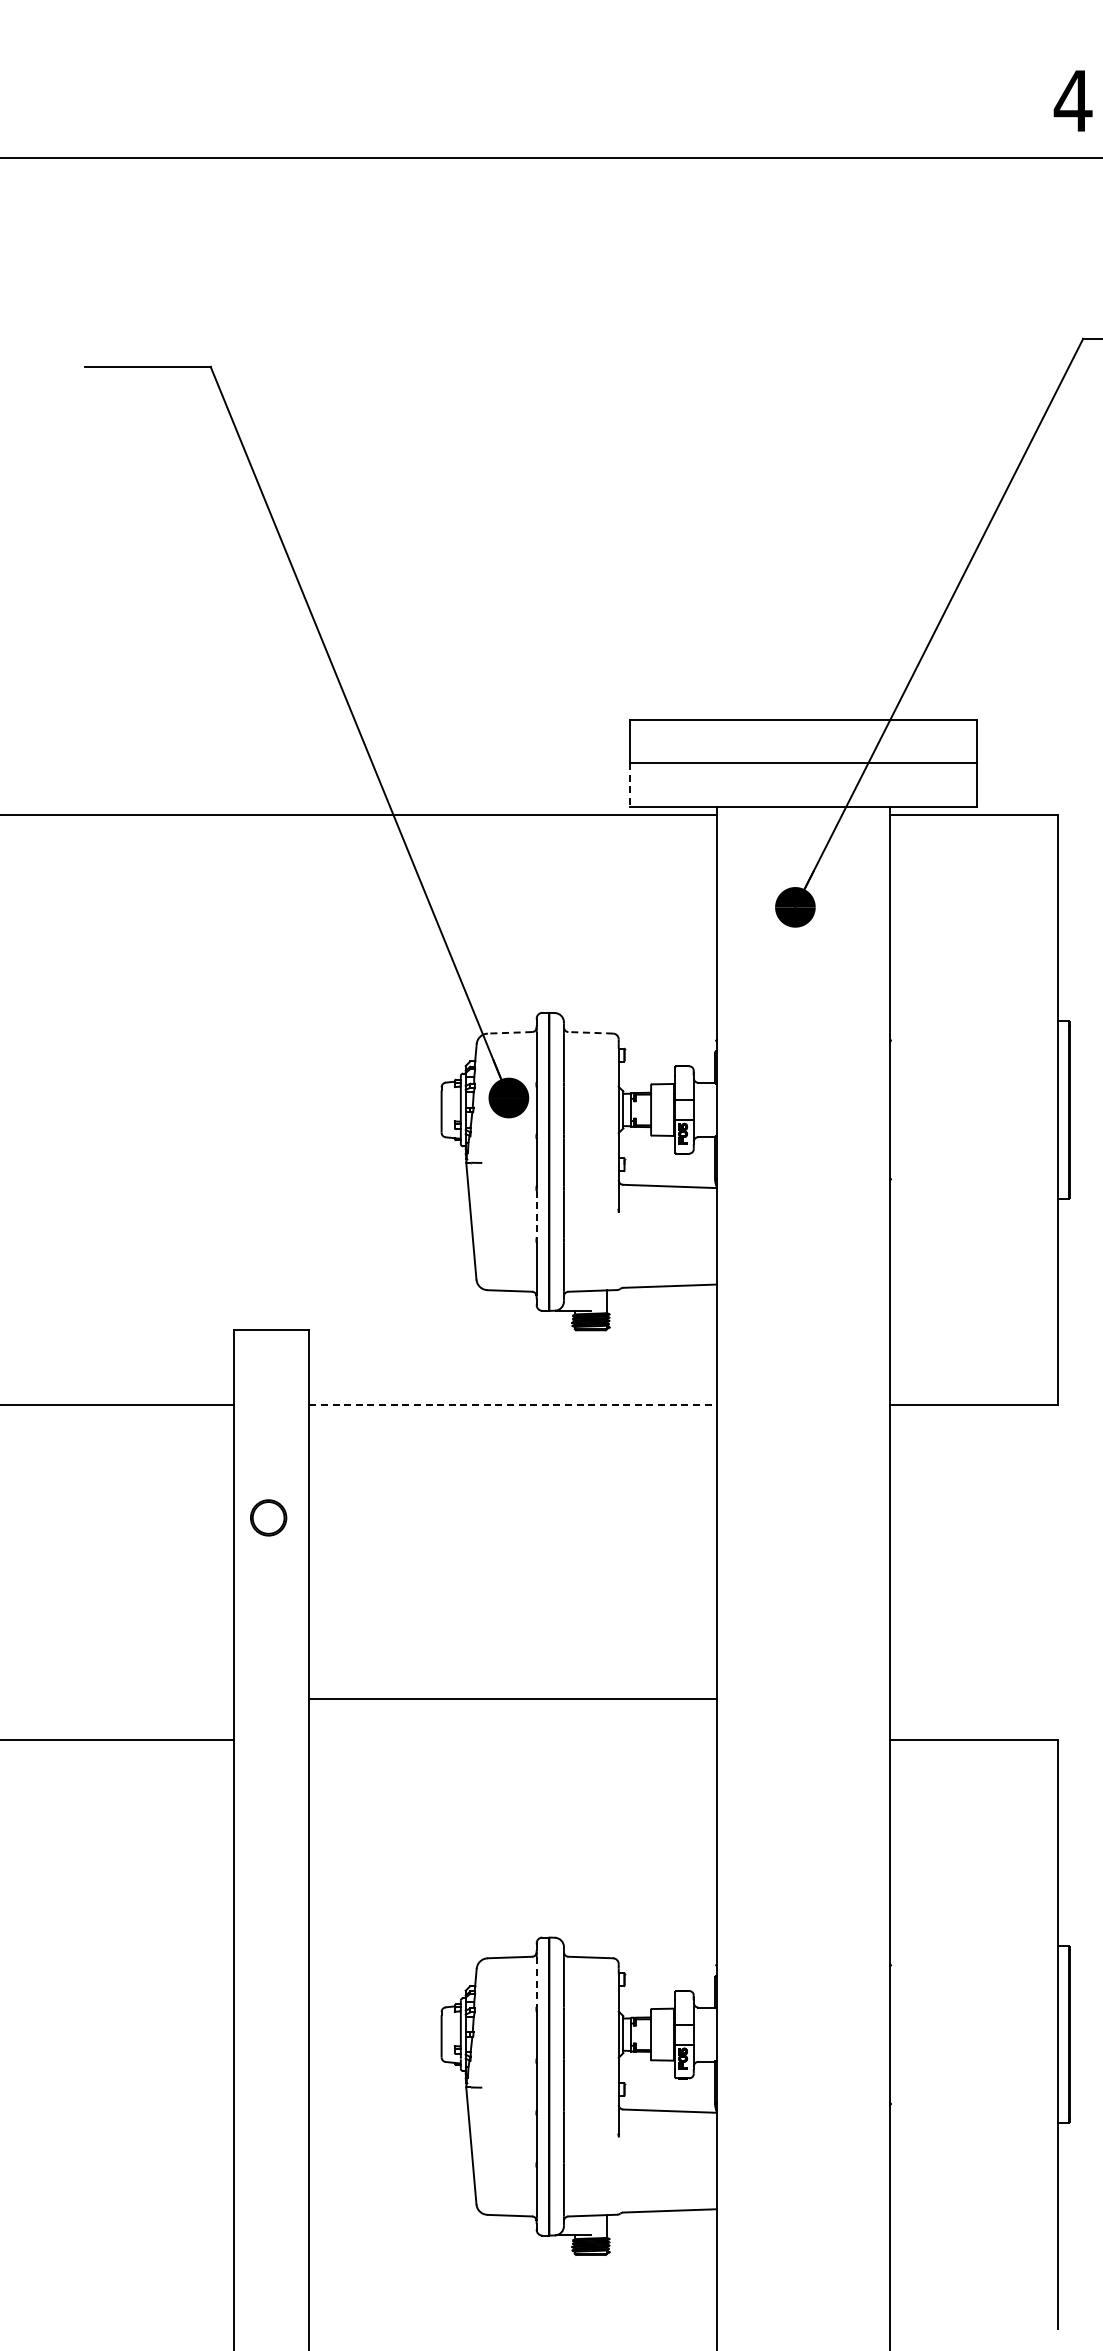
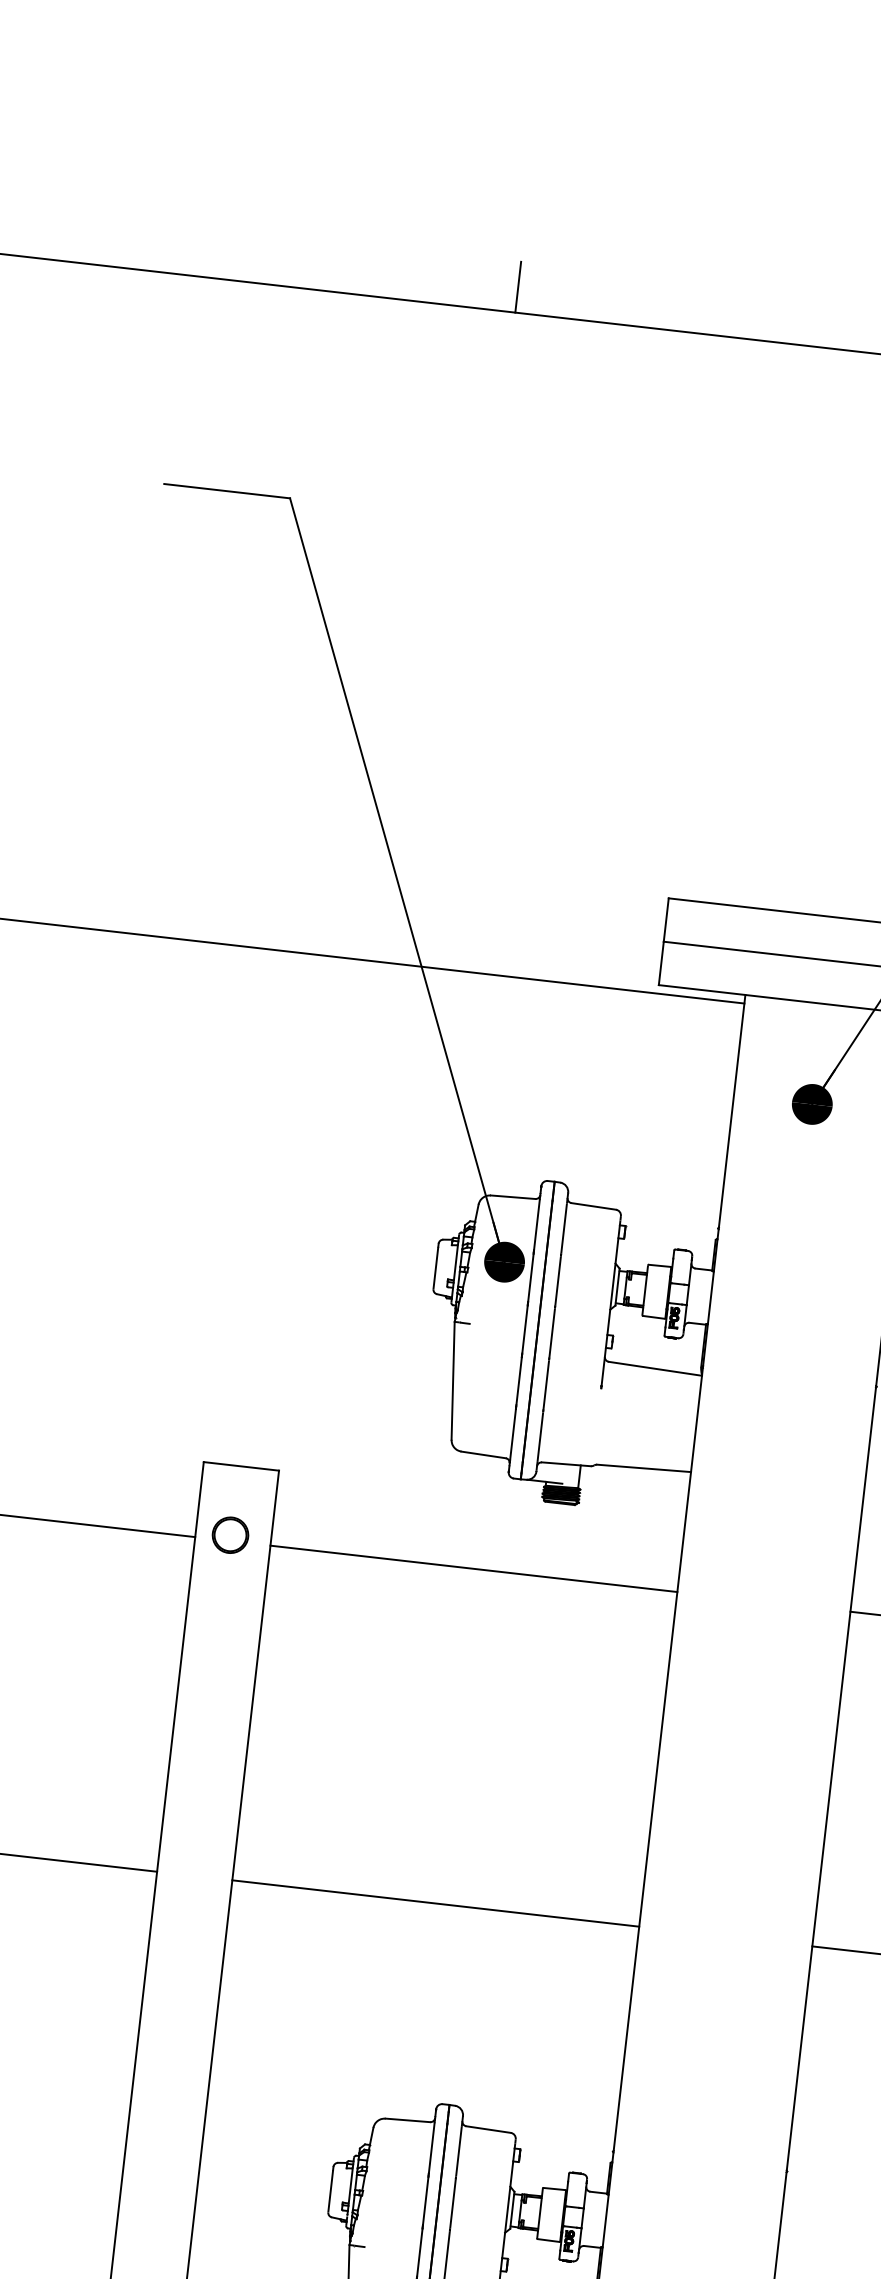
line: (412, 132) -> (518, 287), added
line: (630, 784) -> (661, 963), dashed -> solid
line: (509, 1032) -> (512, 1196), dashed -> solid
line: (590, 1032) -> (593, 1206), dashed -> solid
line: (536, 1215) -> (518, 1382), dashed -> solid
line: (513, 1404) -> (474, 1568), dashed -> solid
part: (268, 1517) -> (230, 1534), moved
line: (512, 1698) -> (435, 1903), moved
line: (536, 1982) -> (431, 2148), dashed -> solid

